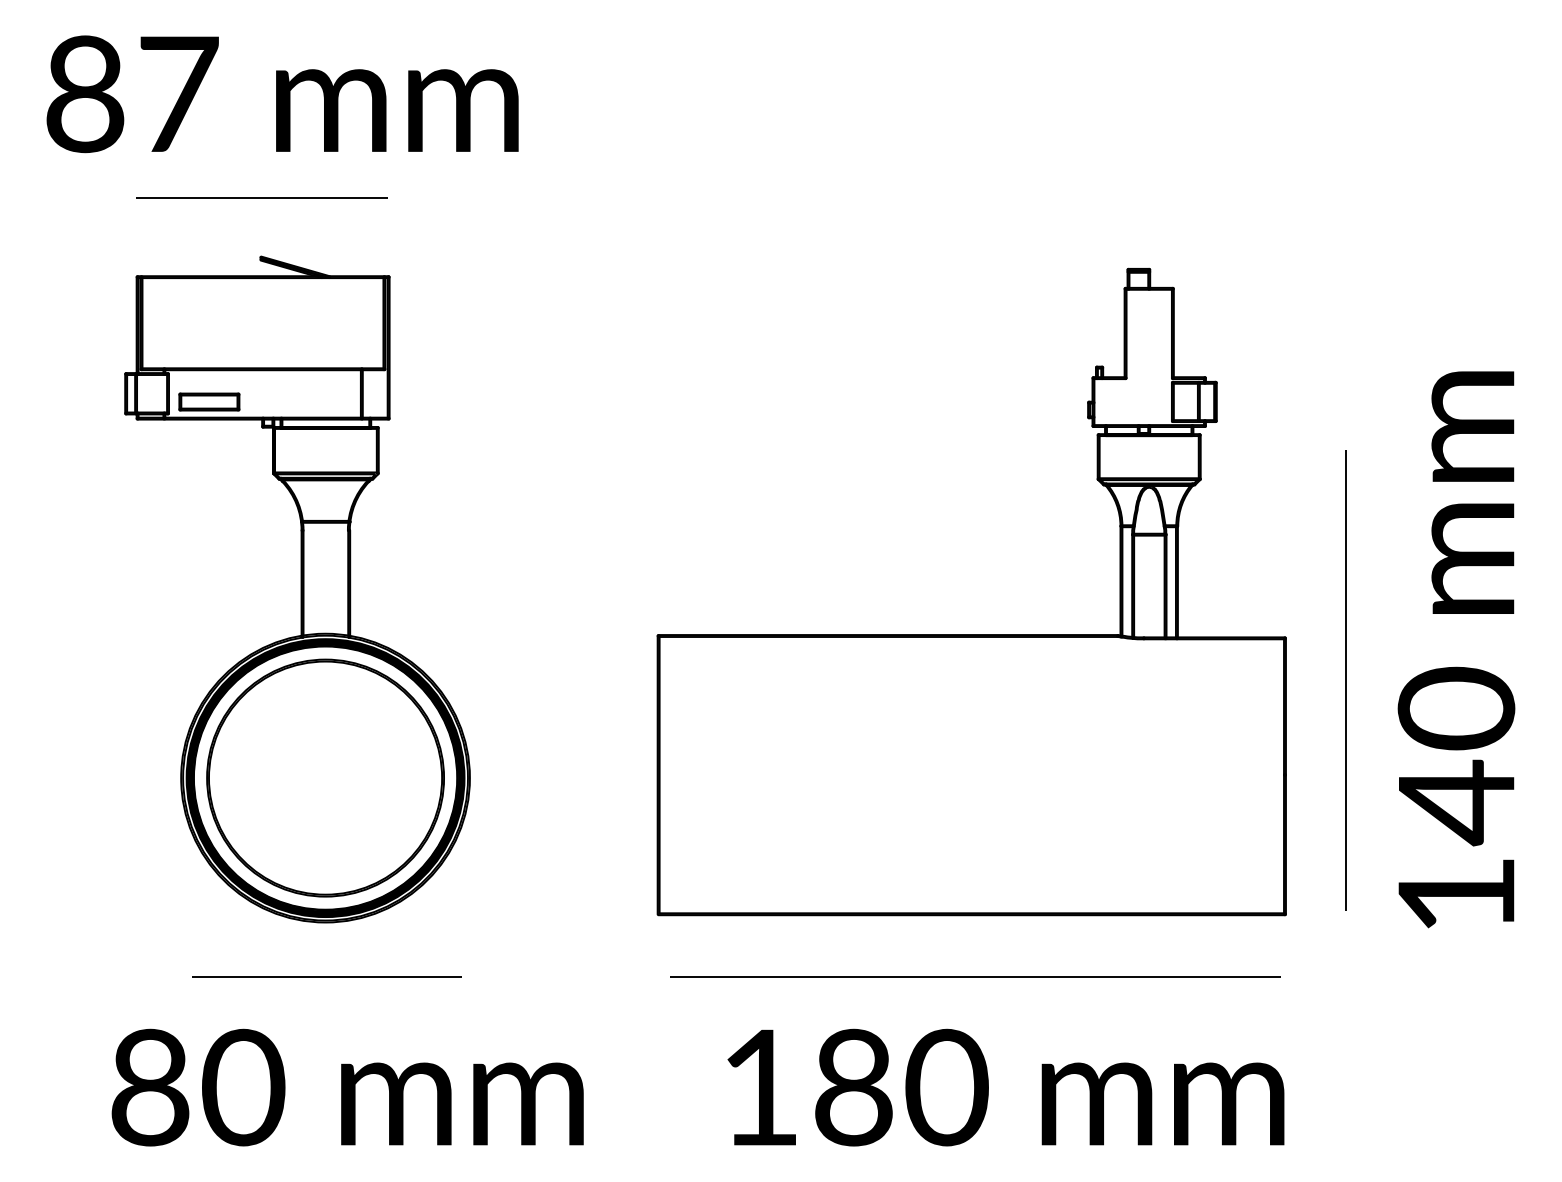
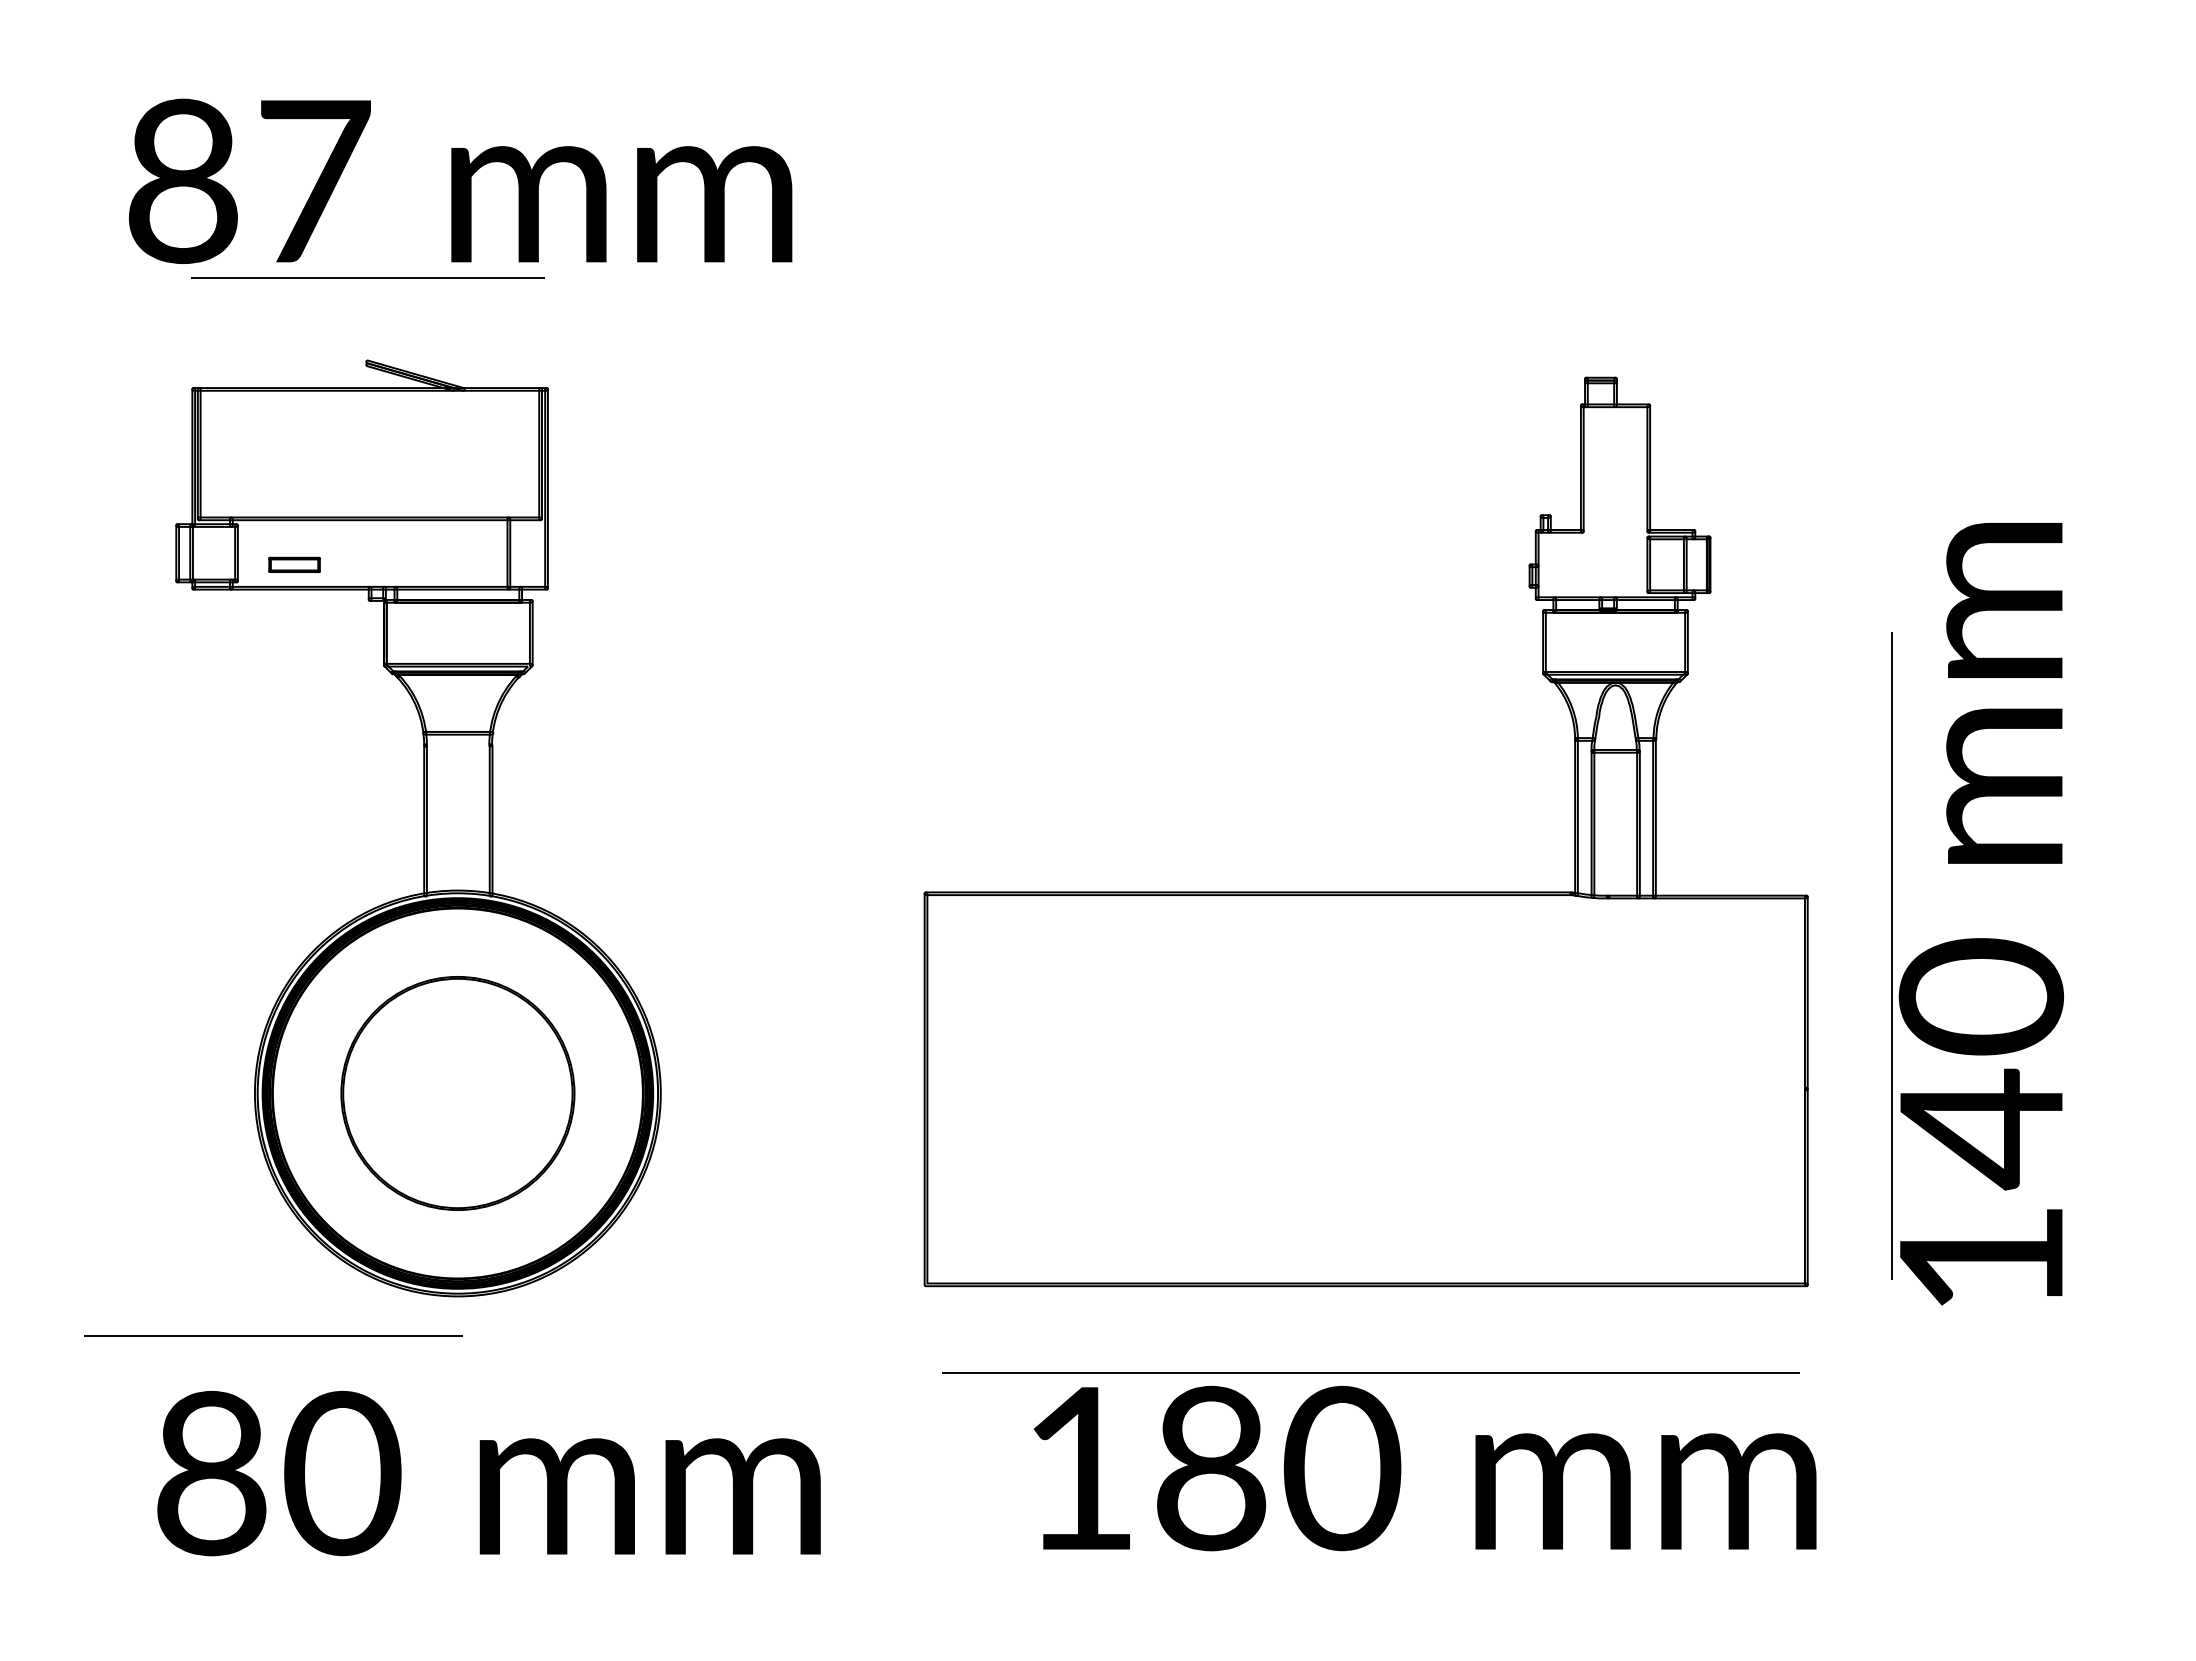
text: (282, 93) -> (460, 180), moved
part: (209, 401) -> (294, 564), size x0.6
text: (1455, 650) -> (1980, 914), moved
part: (325, 778) -> (457, 1093), size x0.7
line: (326, 976) -> (273, 1335), moved
text: (347, 1087) -> (488, 1473), moved
text: (1006, 1087) -> (1425, 1468), moved

